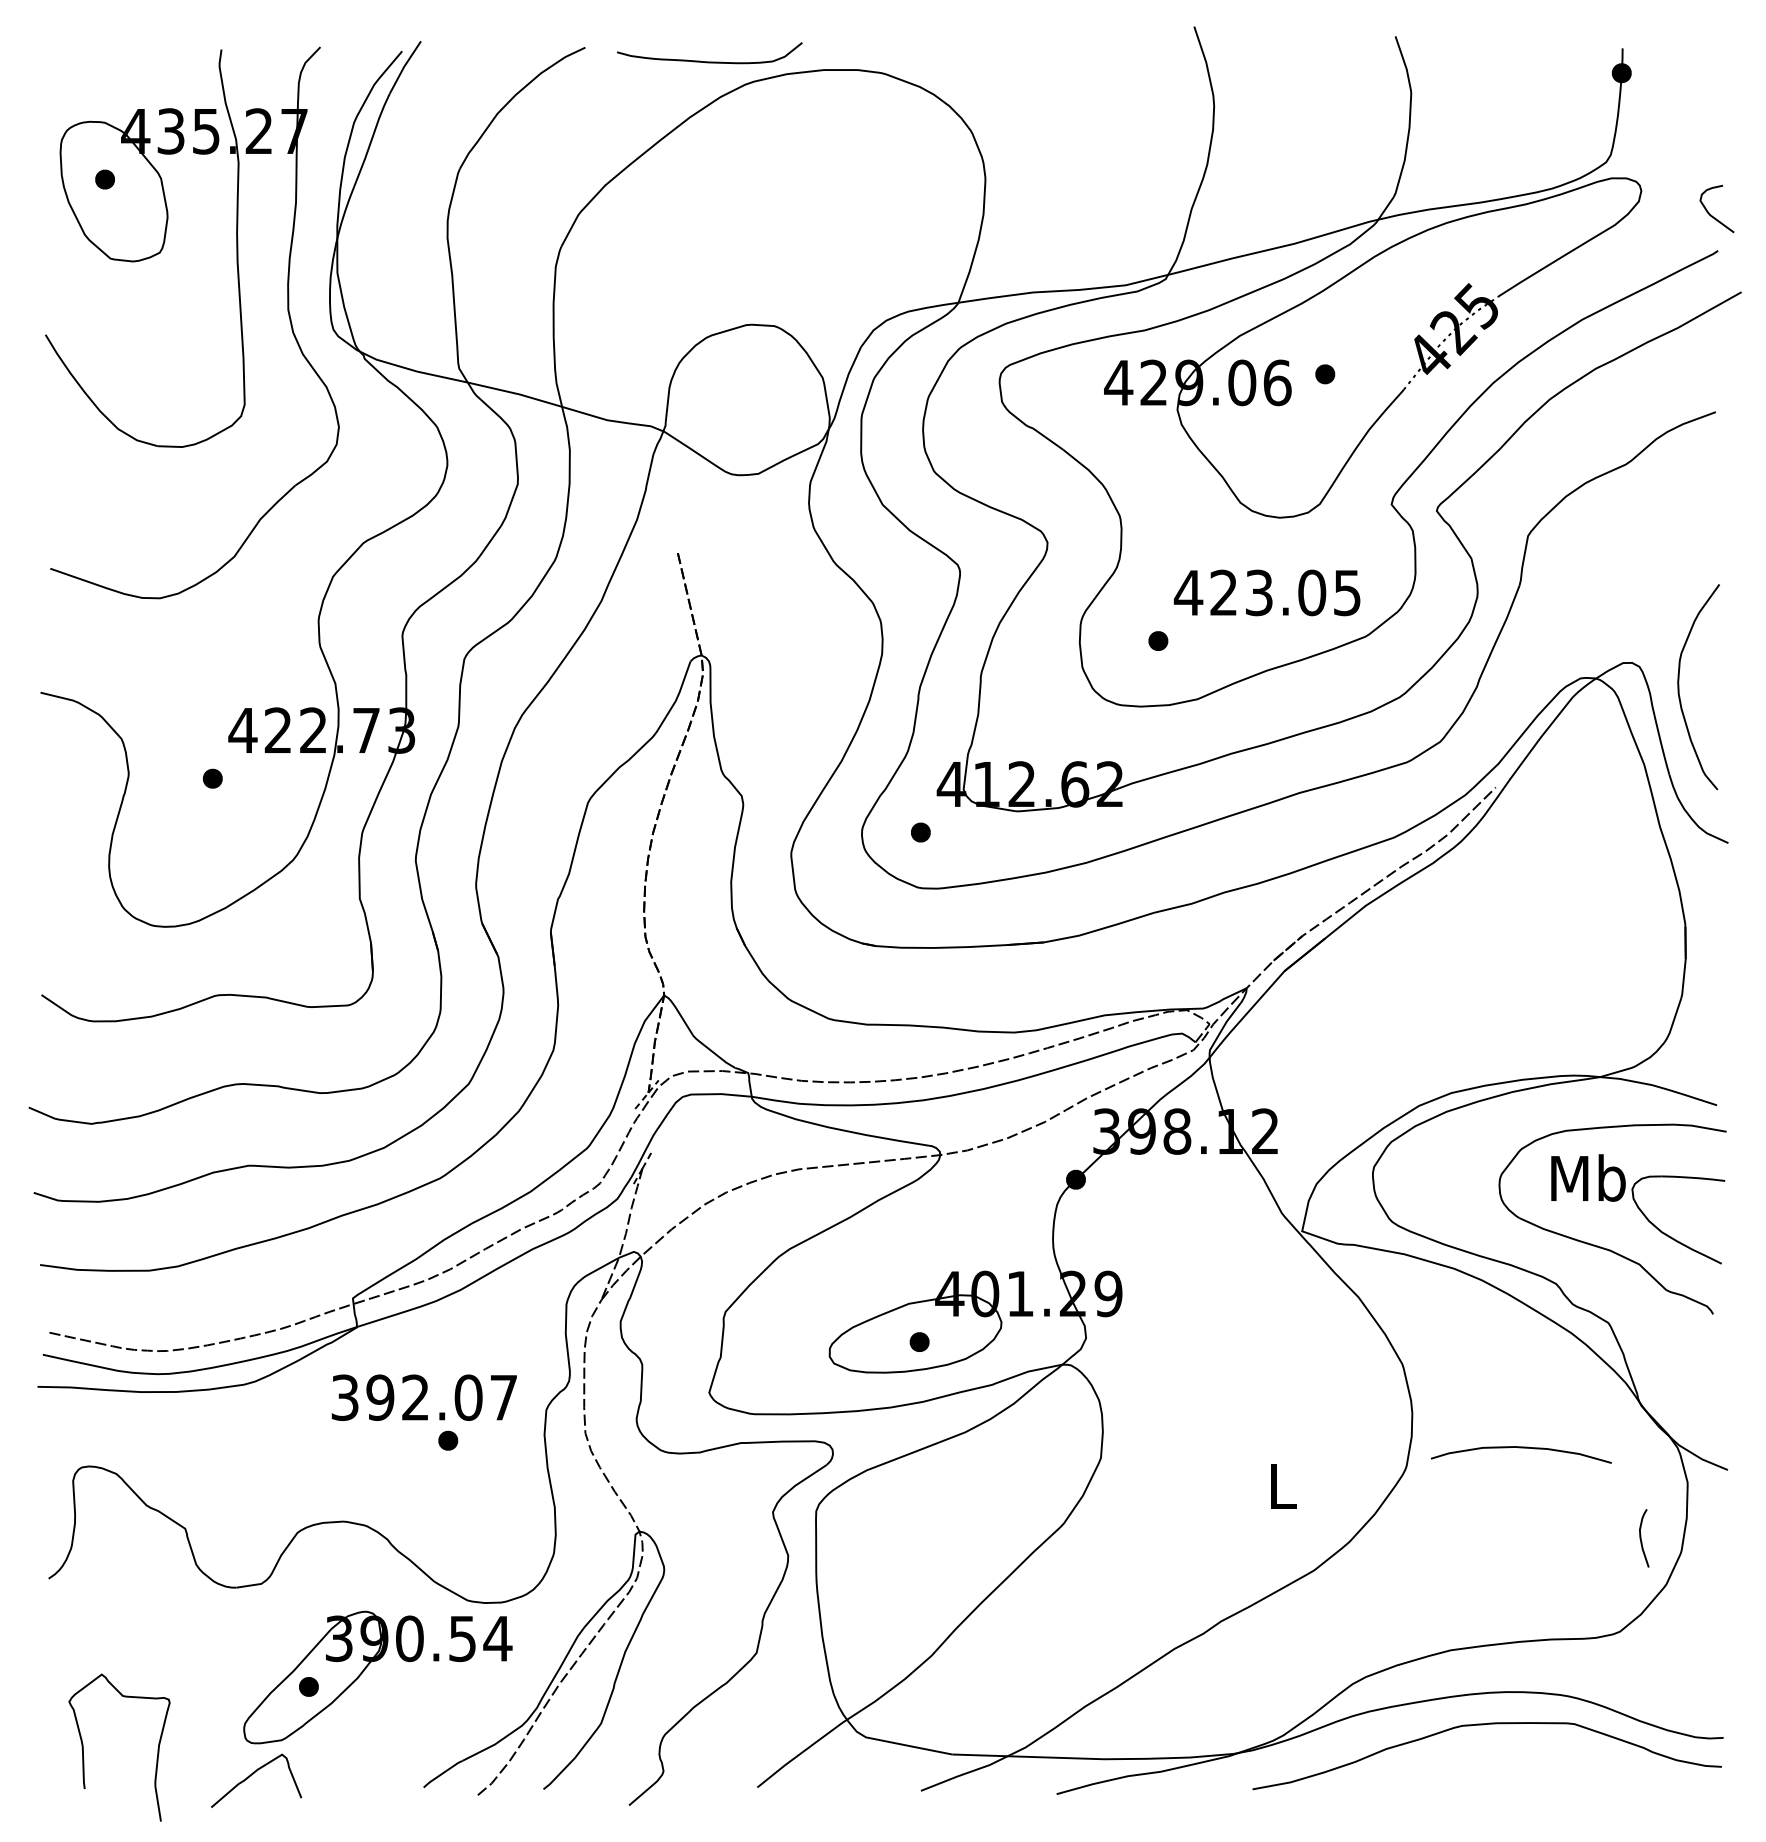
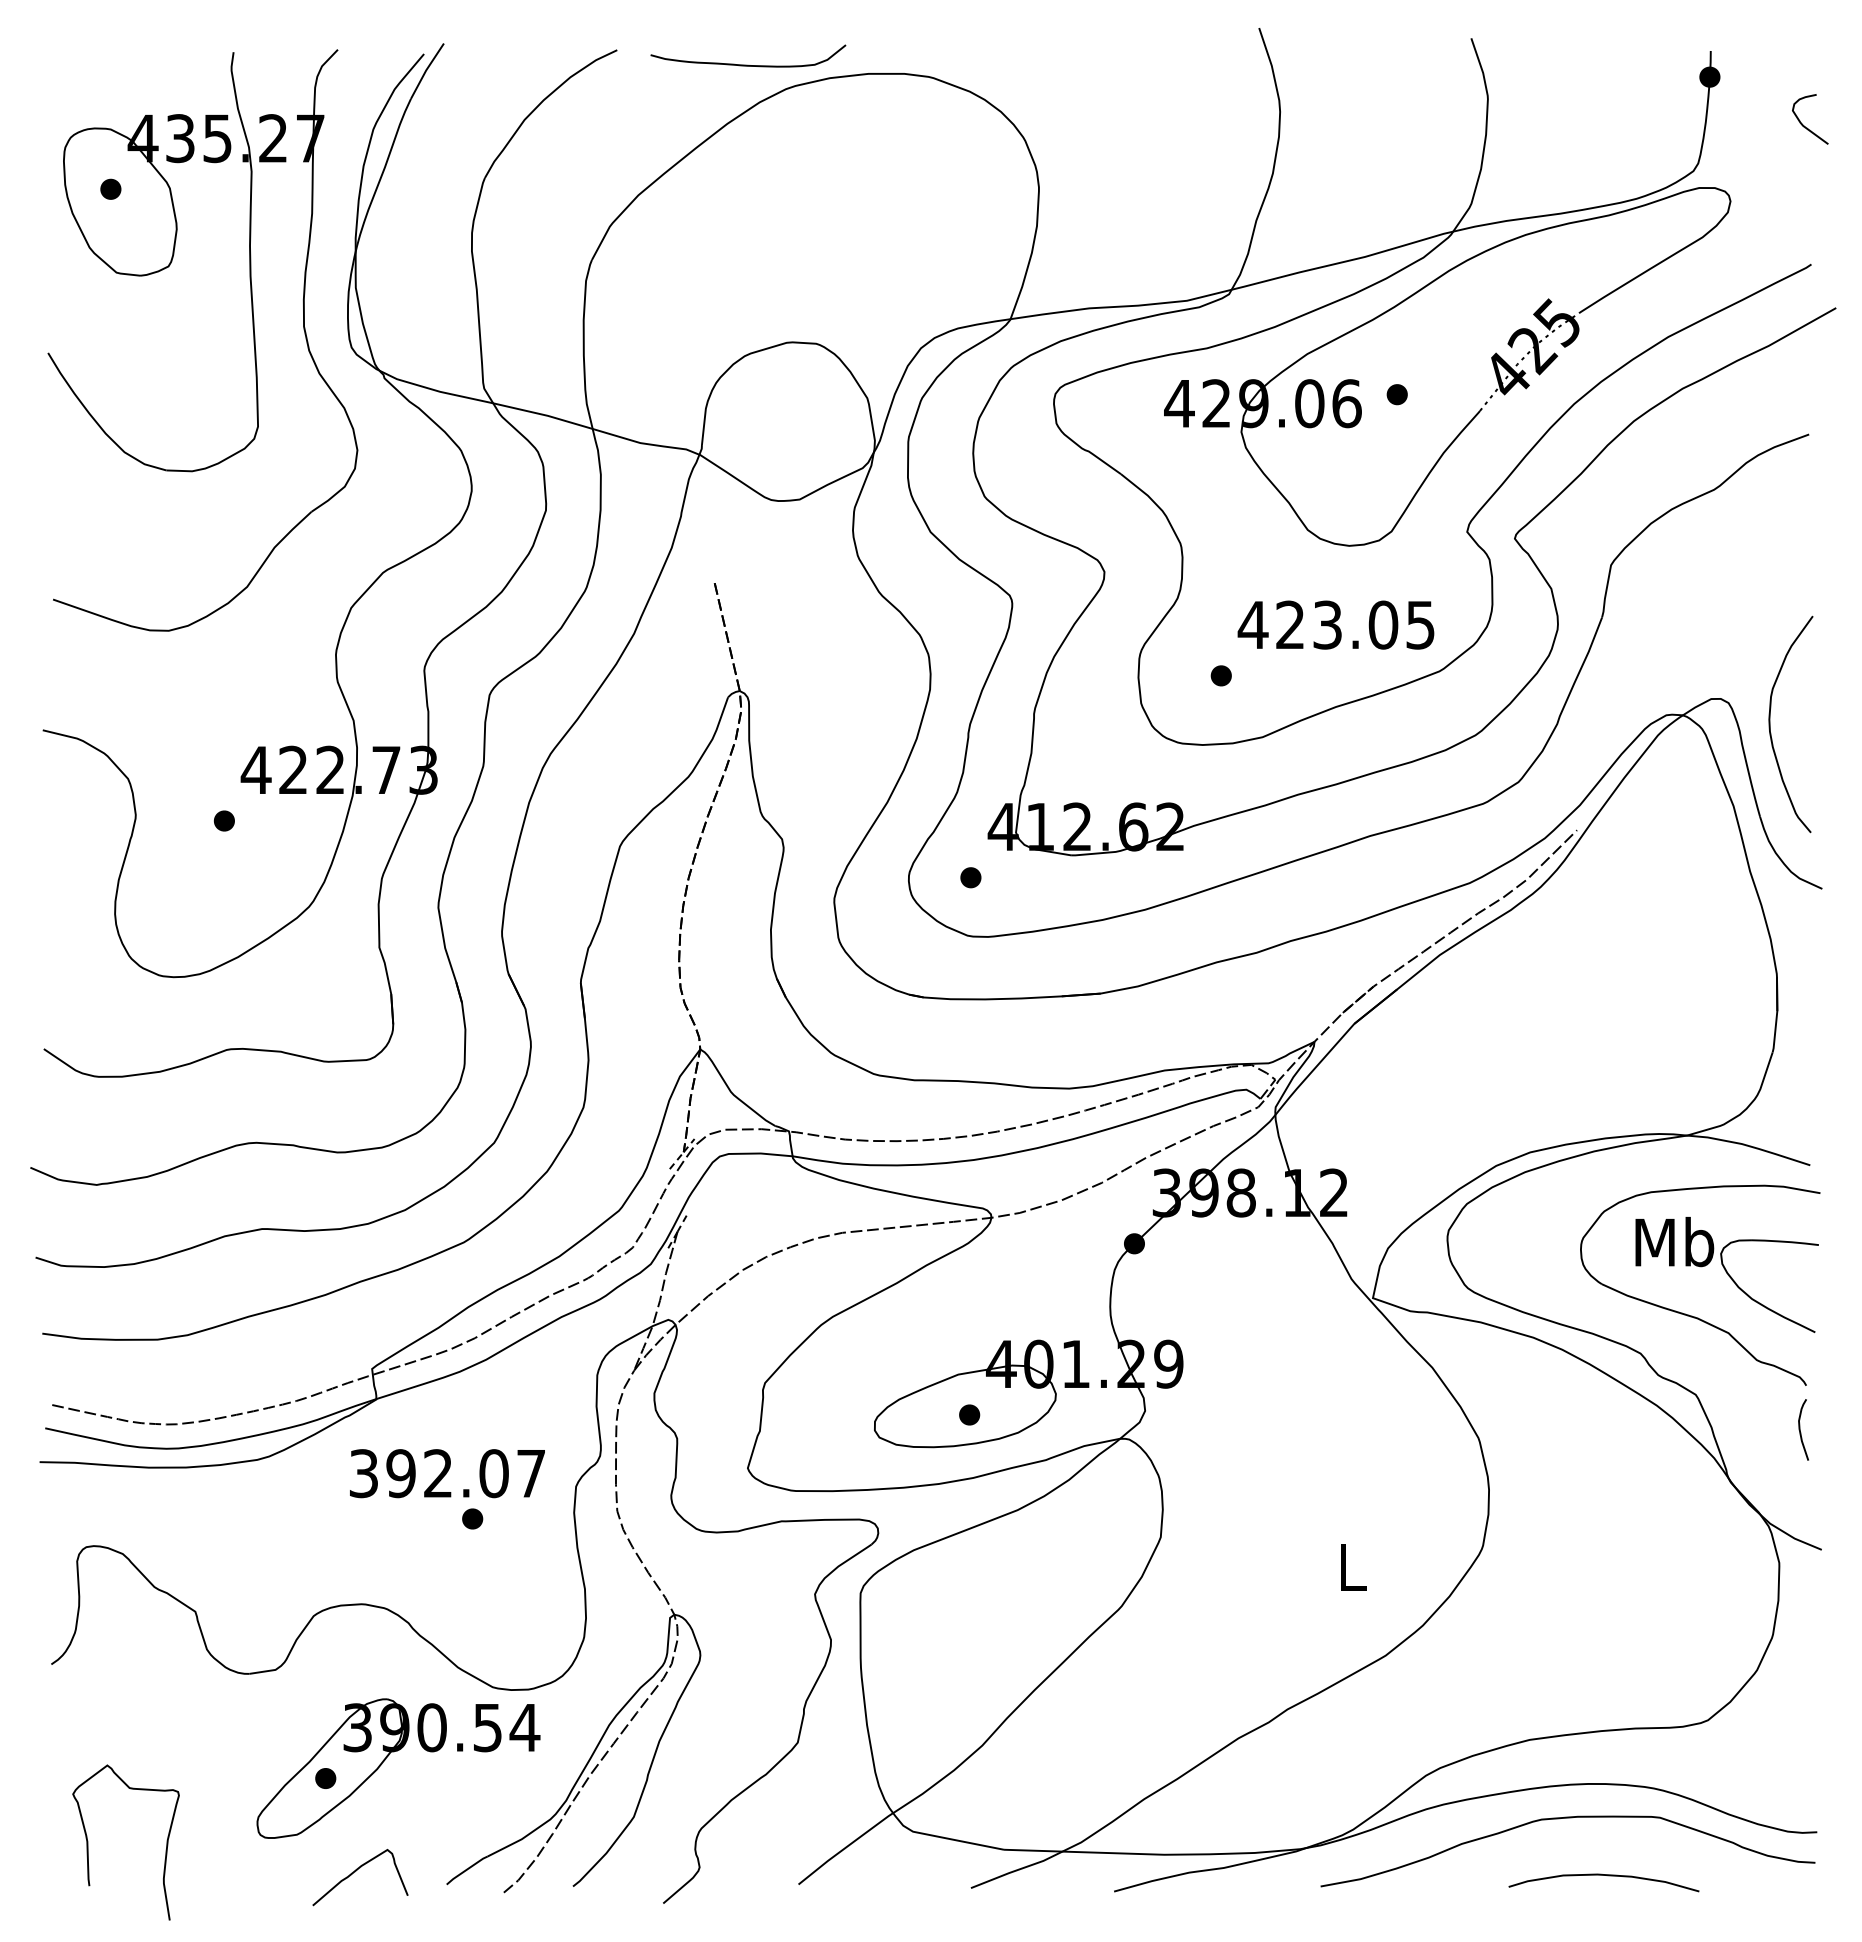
curve: (1711, 214) -> (1804, 125), moved
curve: (1520, 1447) -> (1603, 1875), moved
curve: (1641, 1537) -> (1800, 1429), moved
curve: (251, 1776) -> (355, 1872), moved

